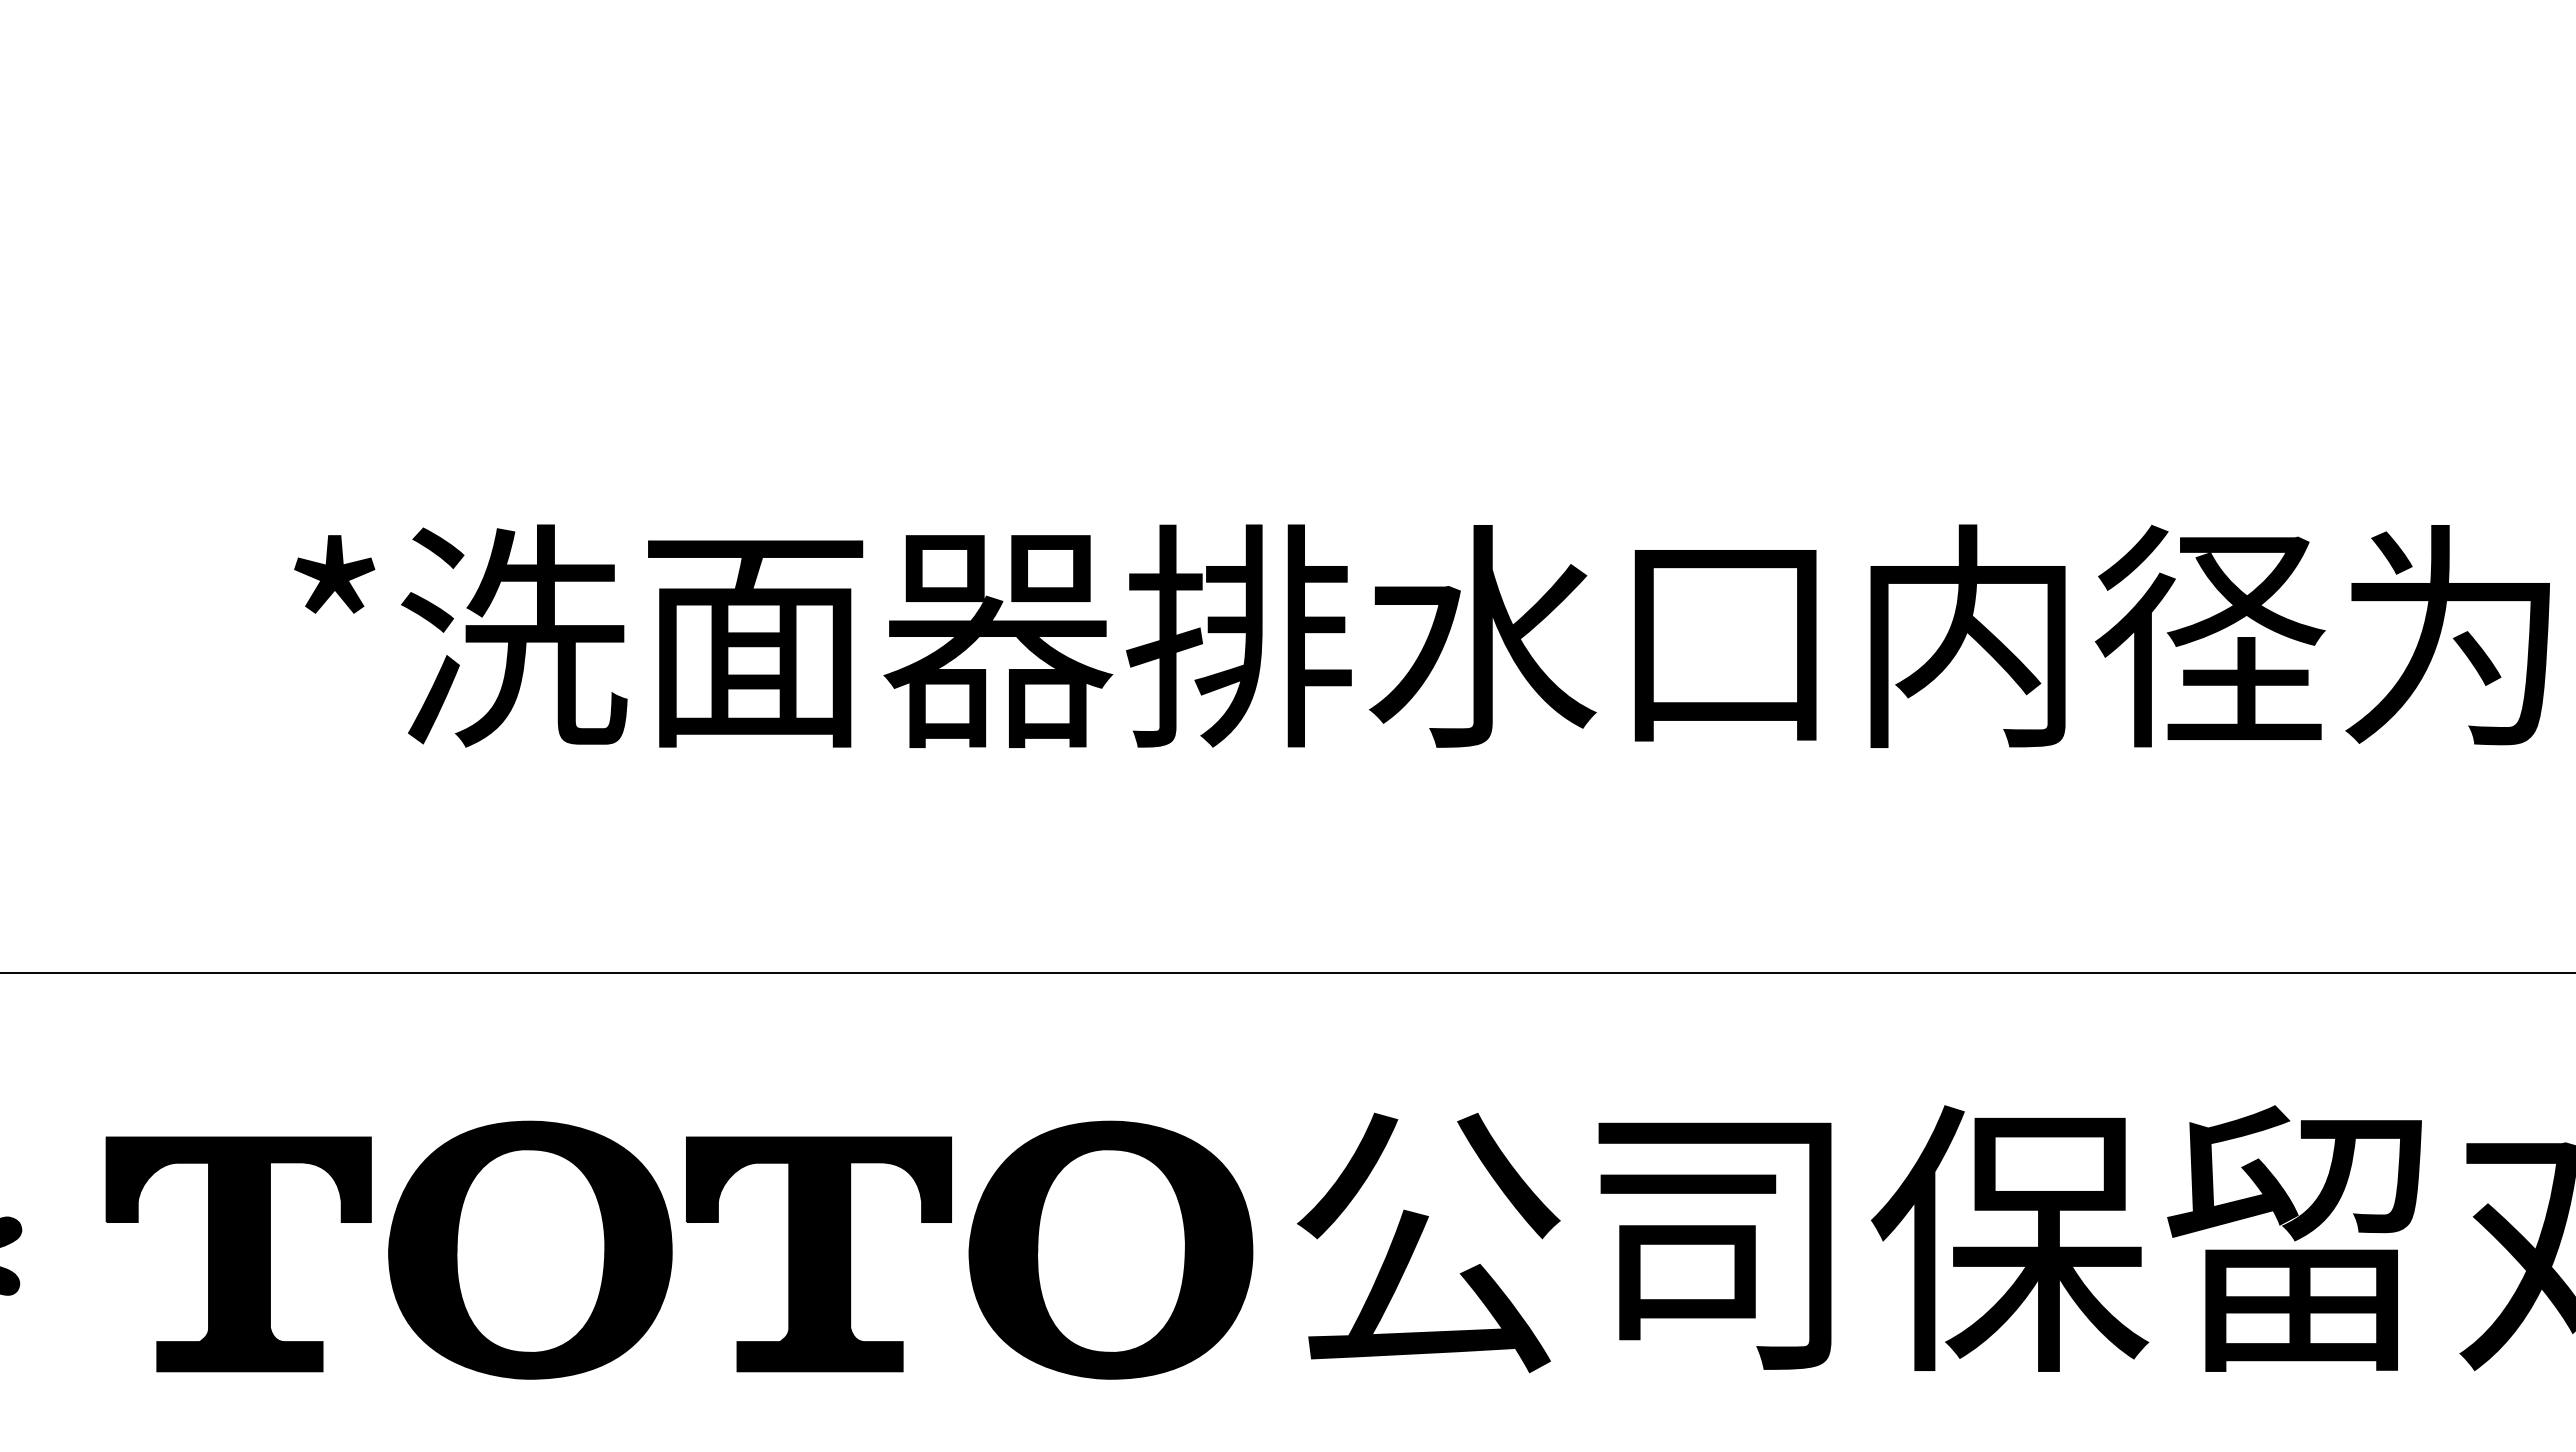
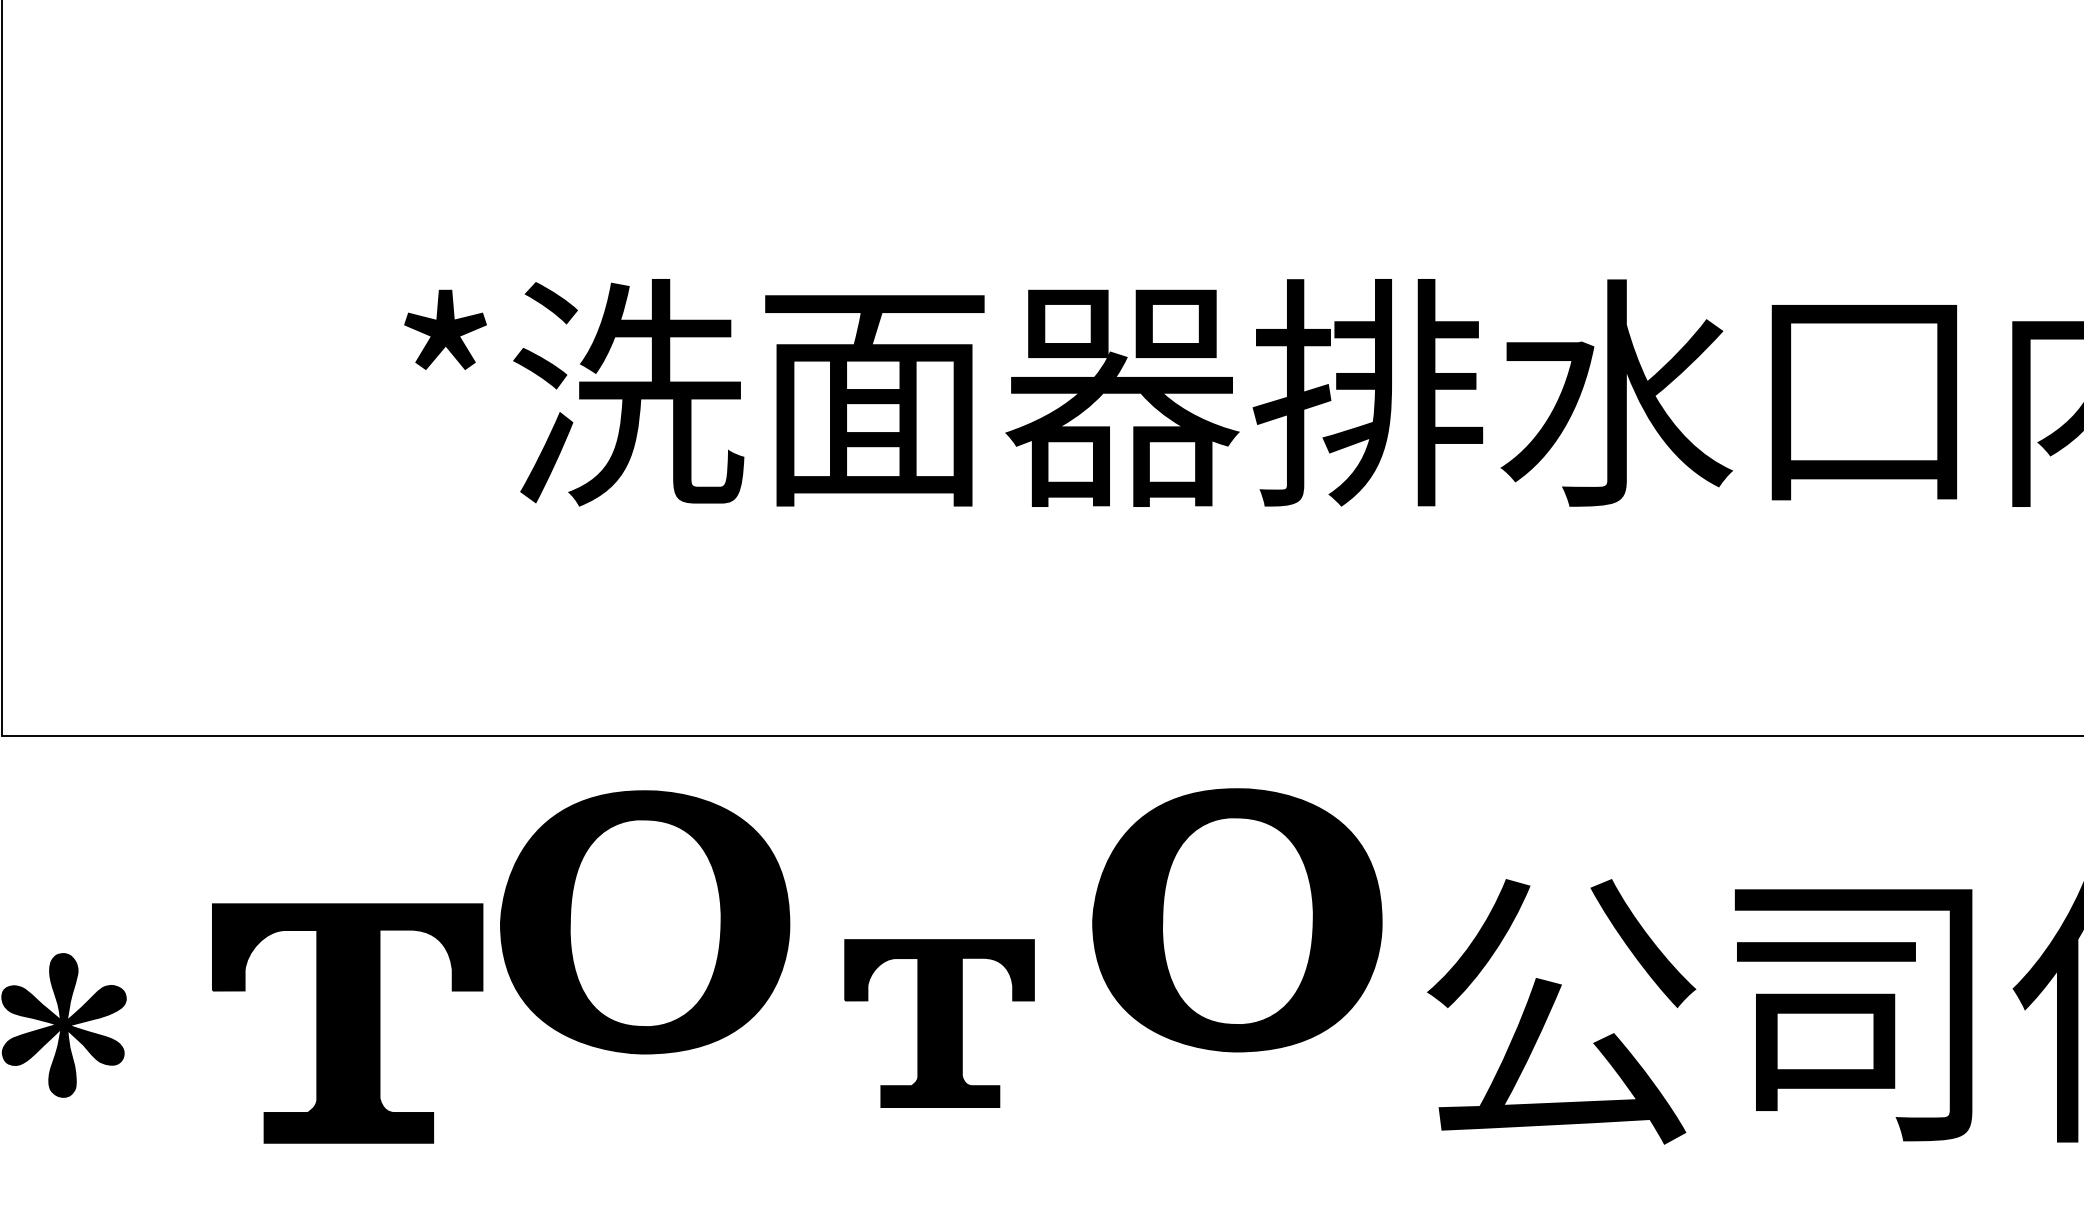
part: (530, 1249) -> (645, 921), moved
part: (1110, 1249) -> (1236, 919), moved
part: (818, 1254) -> (939, 1023), size x0.7

